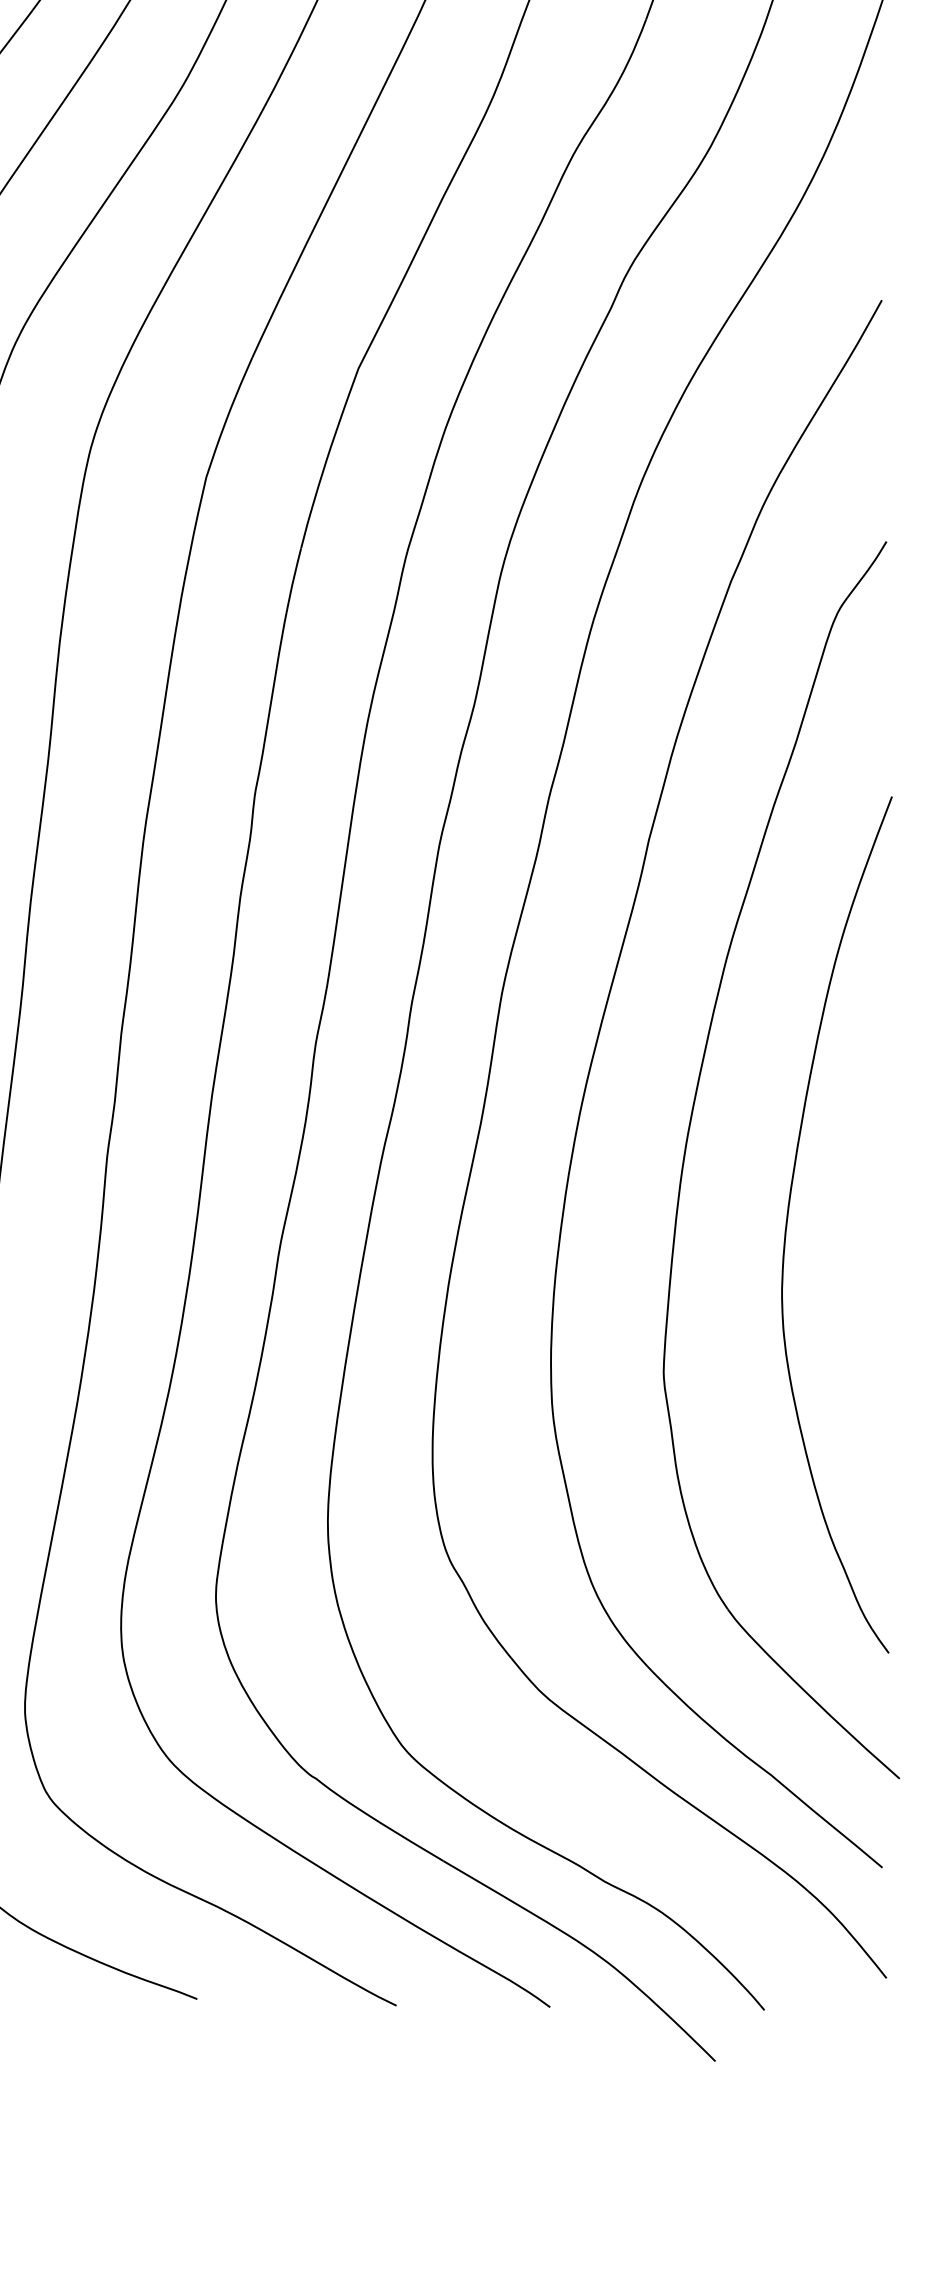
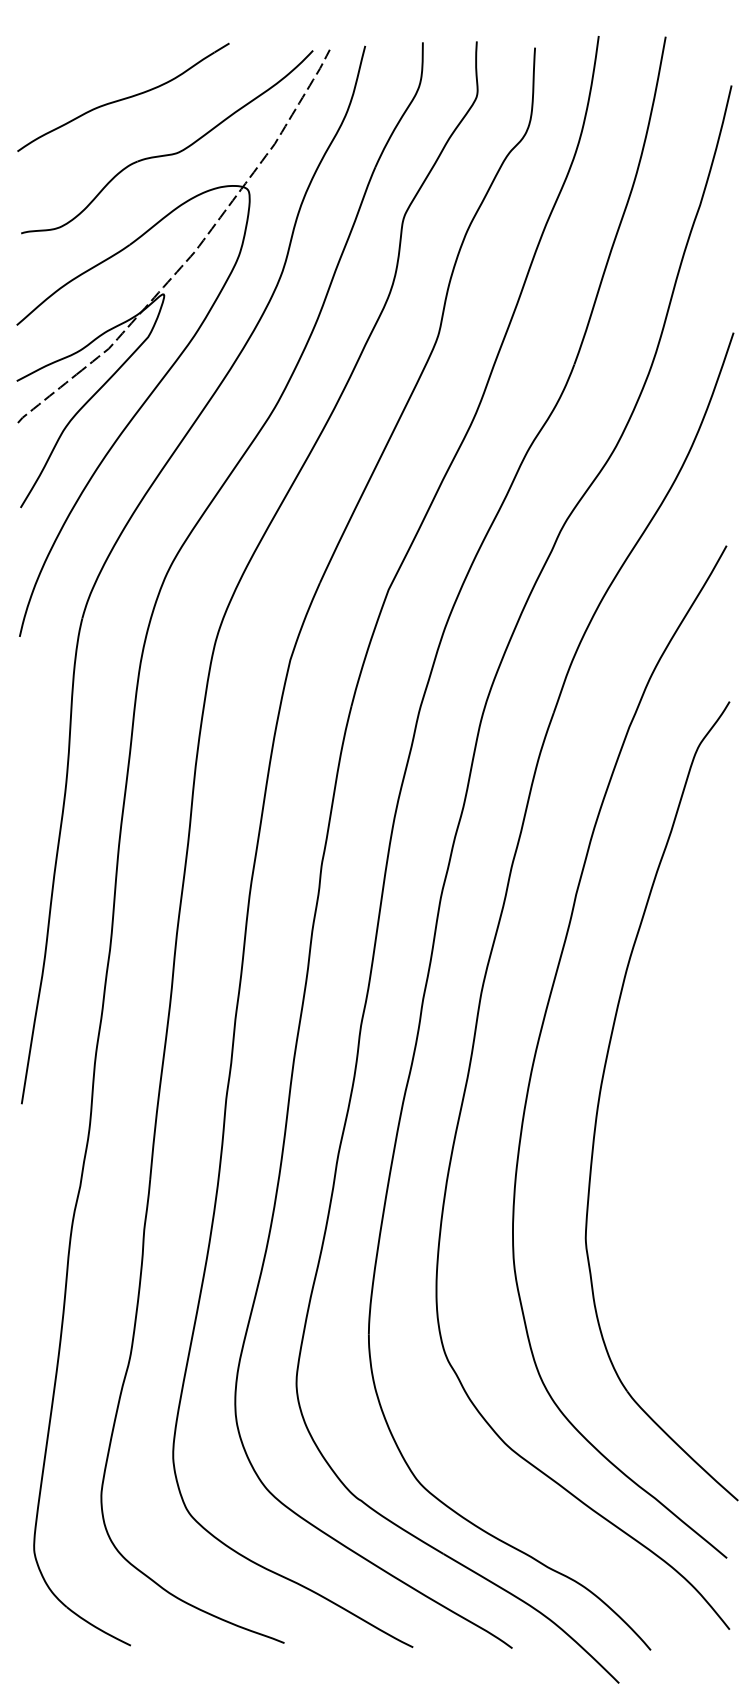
curve: (788, 1222) -> (666, 1141), removed

